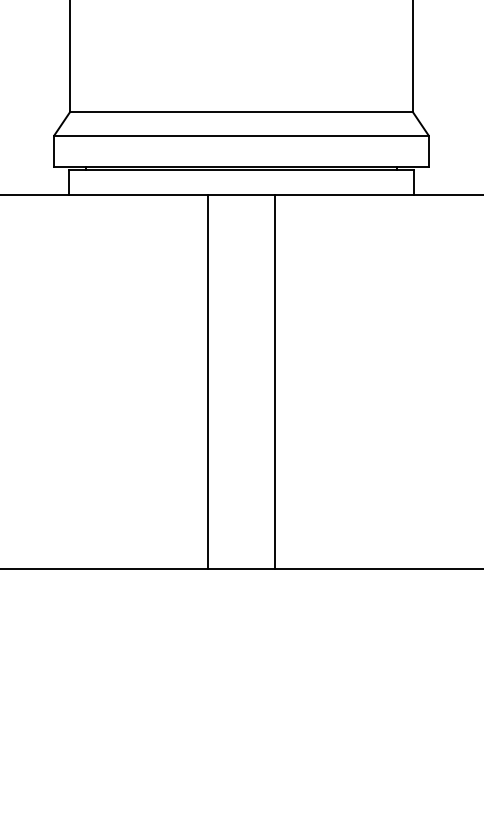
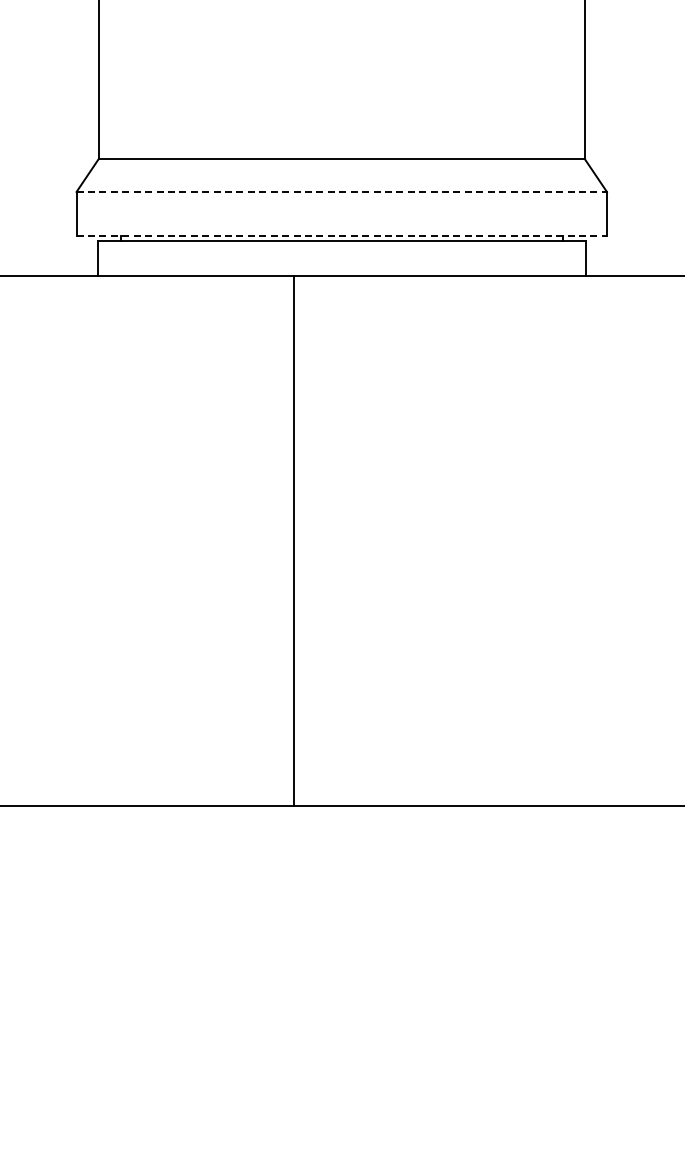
line: (242, 135) -> (342, 191), solid -> dashed
line: (242, 166) -> (342, 236), solid -> dashed
line: (275, 381) -> (389, 540), removed

